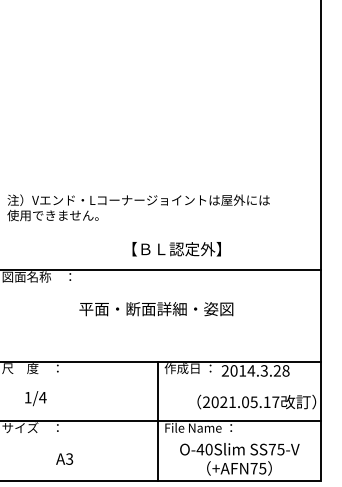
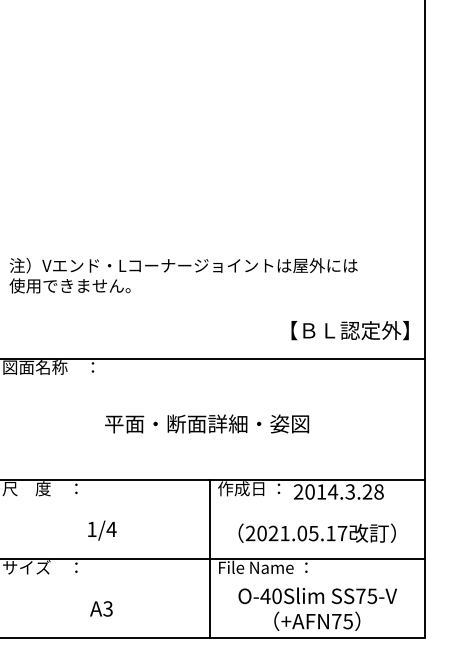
text: (176, 249) -> (349, 330), moved
text: (156, 308) -> (207, 423), moved
text: (36, 398) -> (102, 530), moved
text: (256, 401) -> (316, 532), moved
text: (64, 458) -> (101, 608), moved

